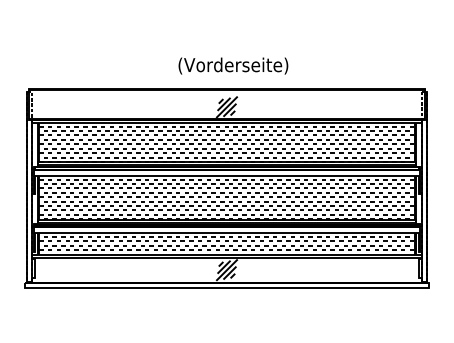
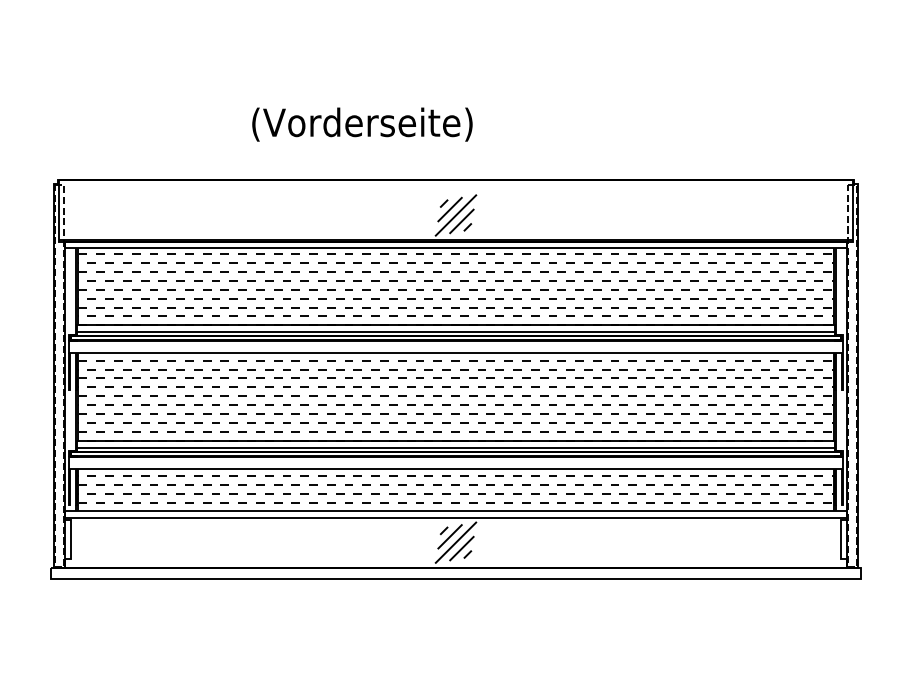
text: (233, 65) -> (362, 123), moved

